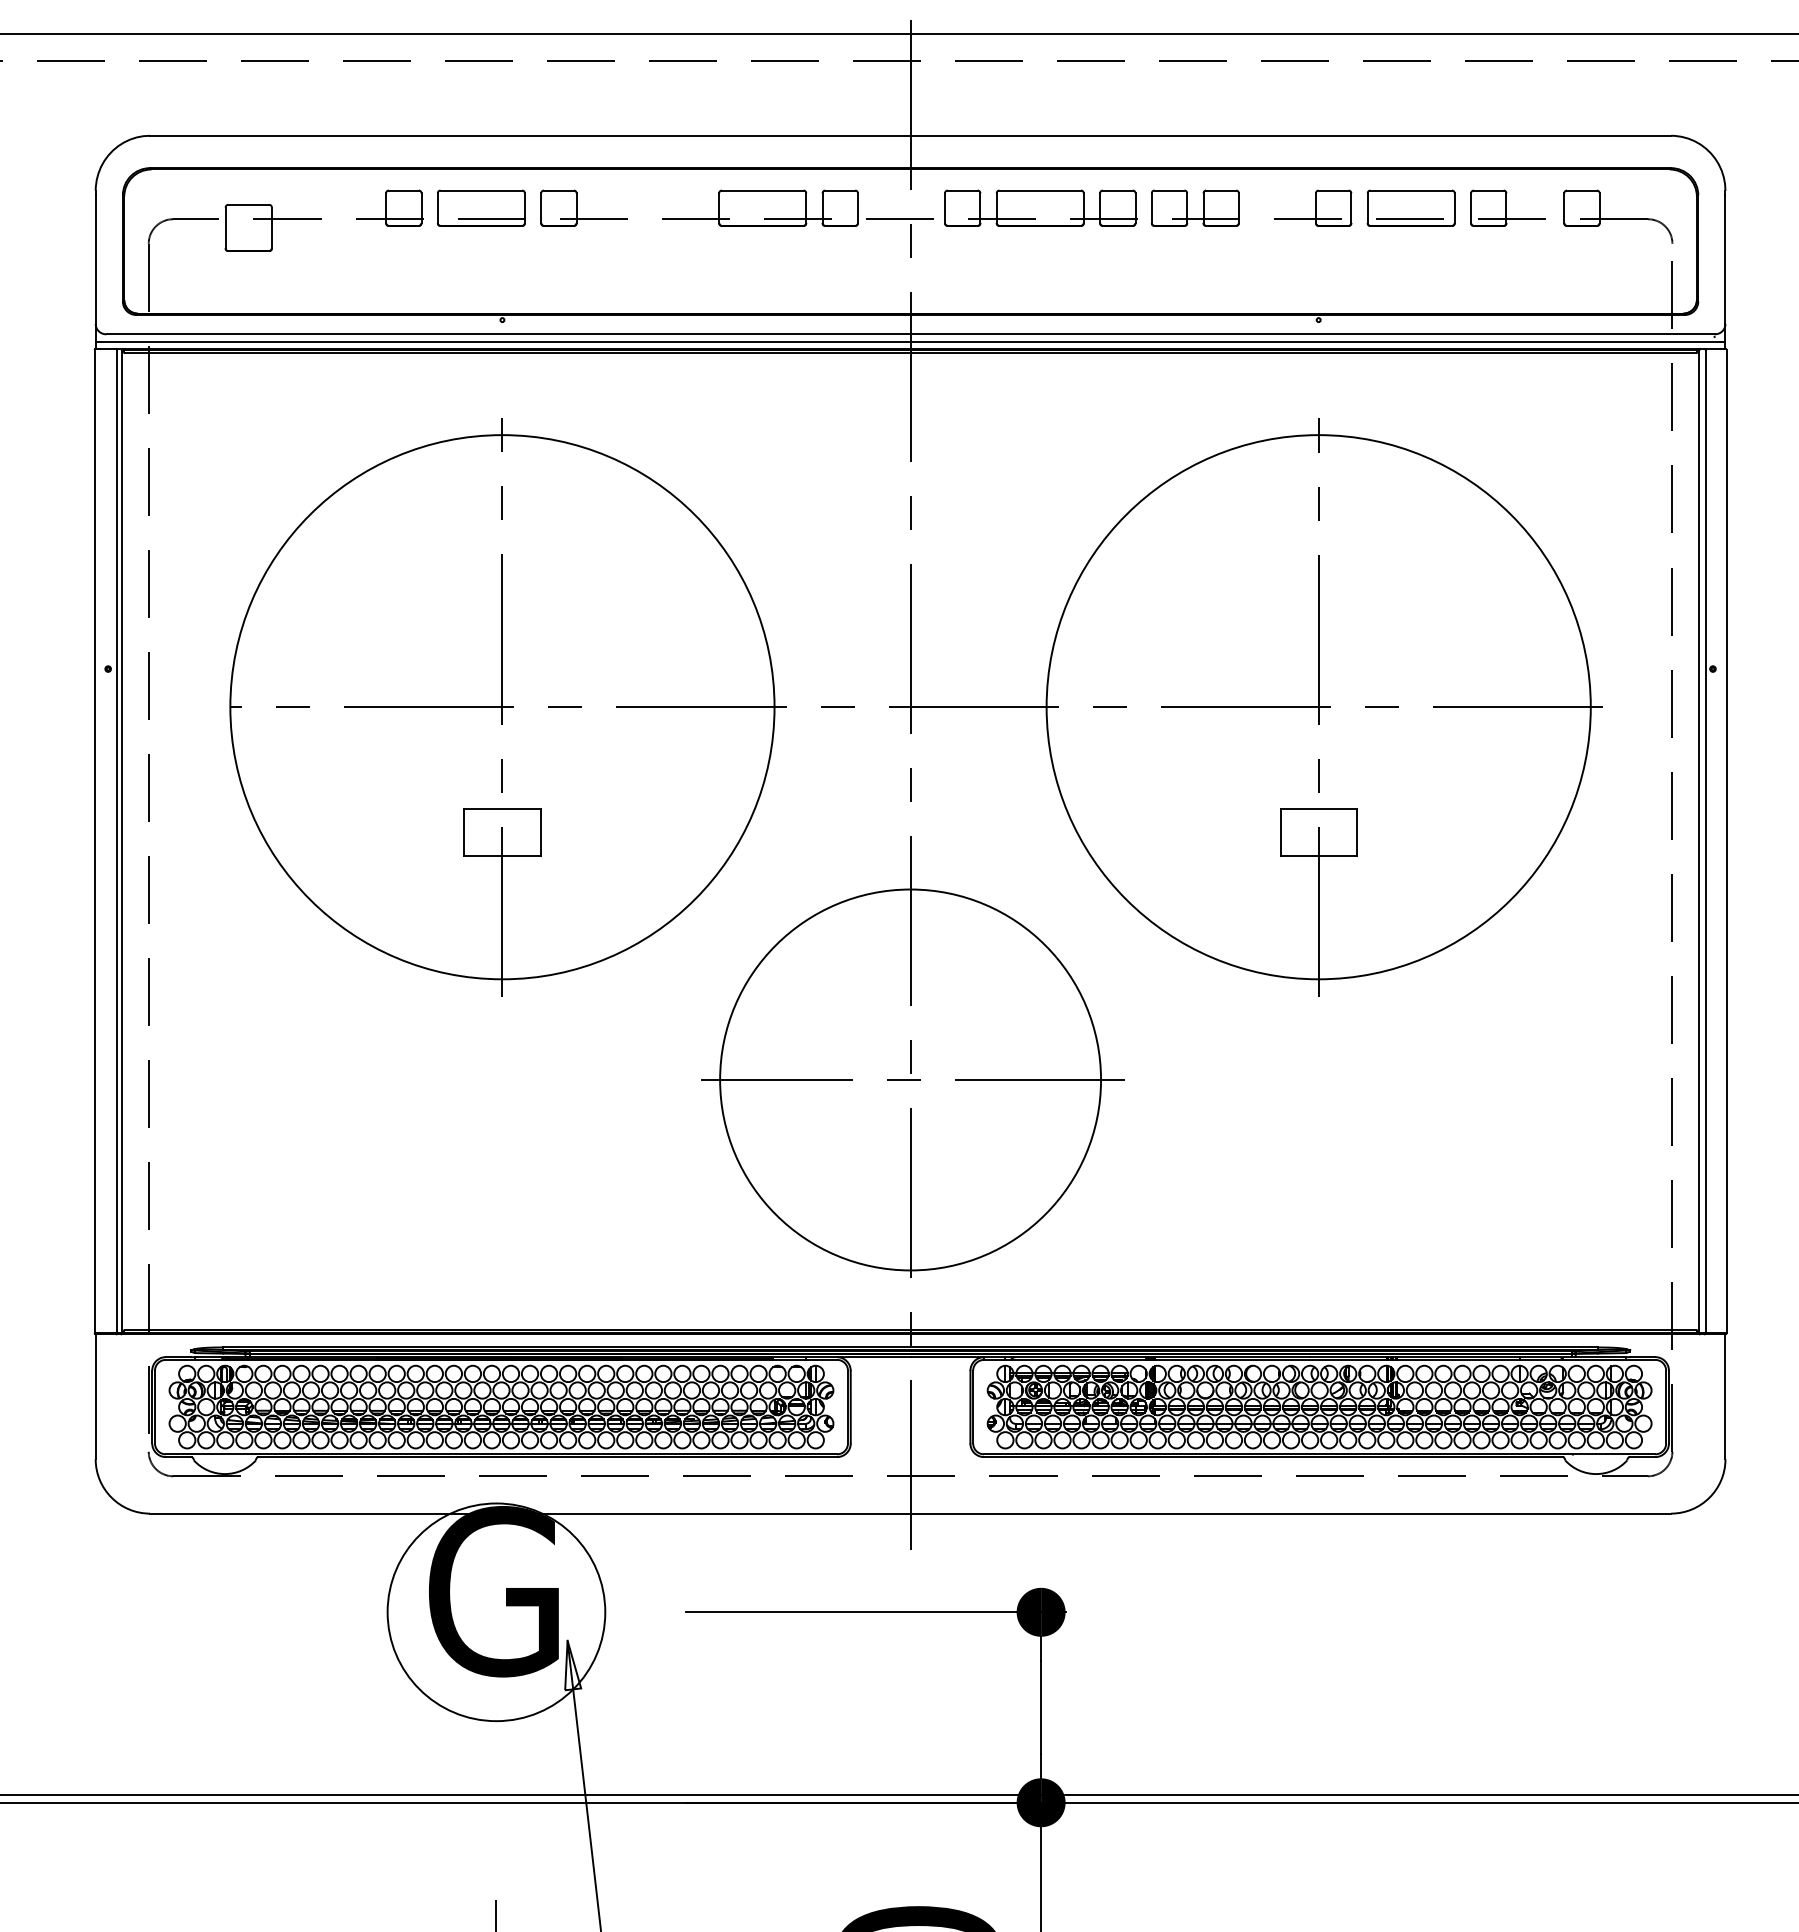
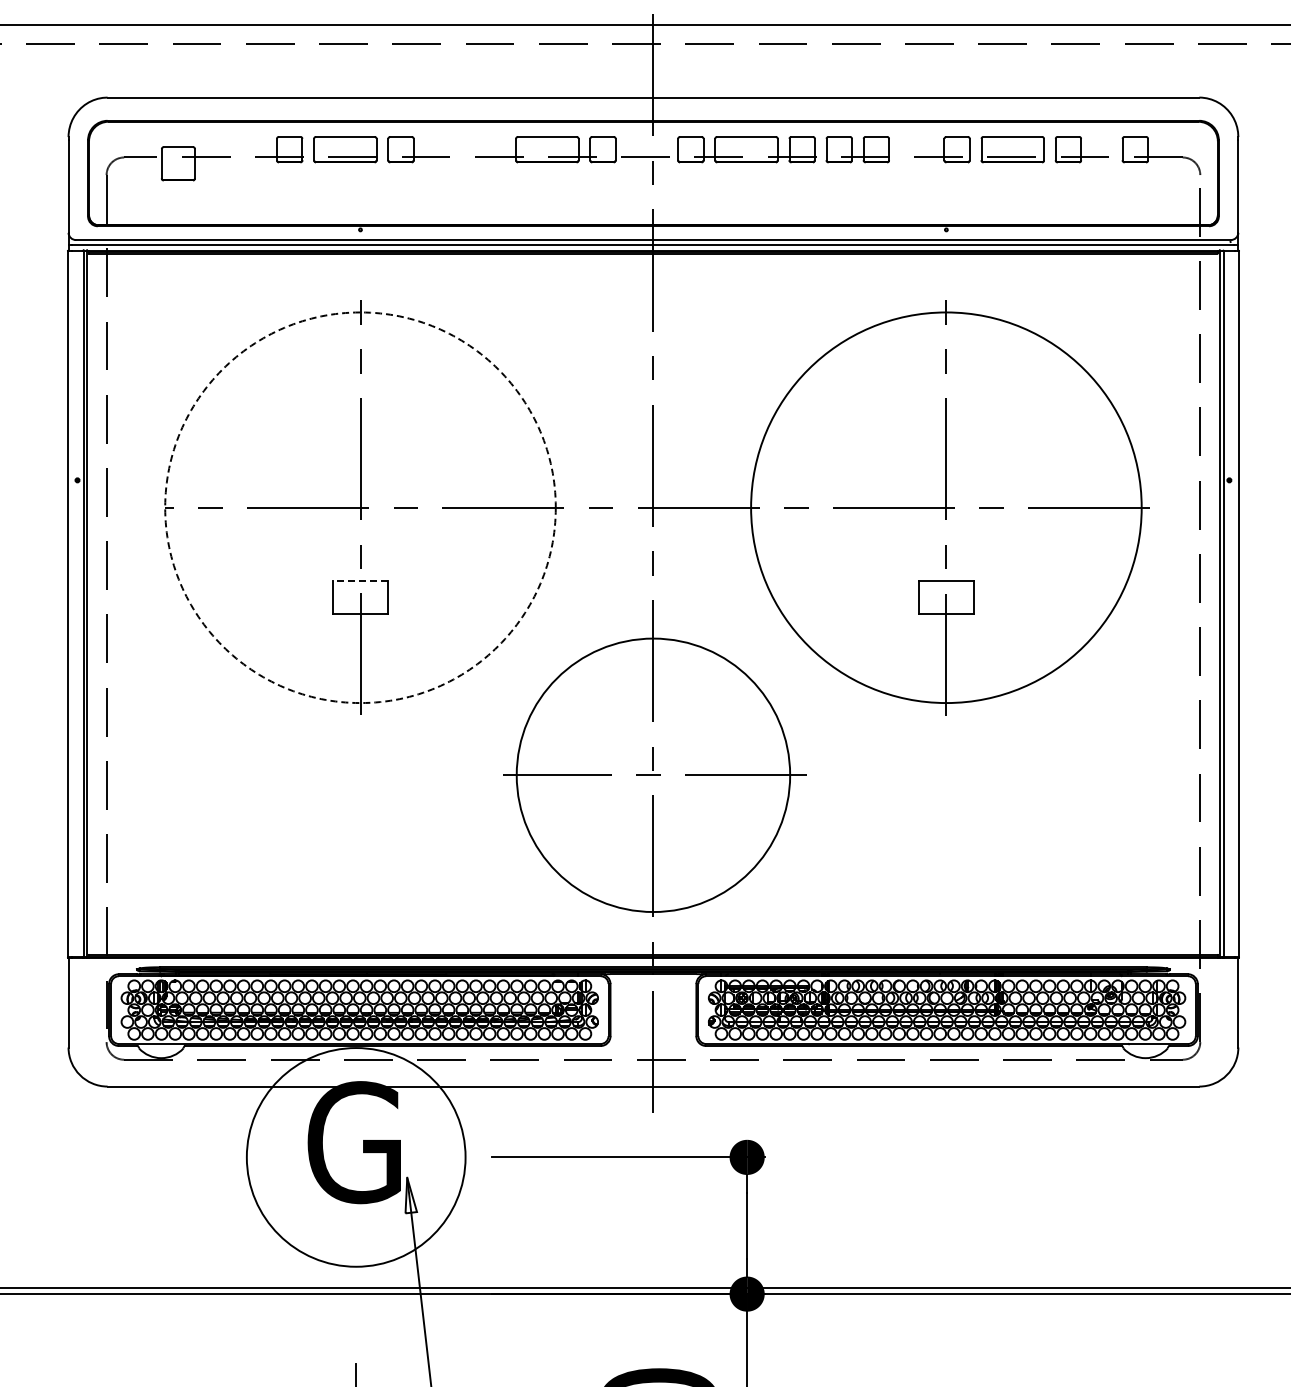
circle: (502, 706) -> (360, 507), solid -> dashed
line: (502, 808) -> (360, 580), solid -> dashed
circle: (496, 1612) -> (356, 1157), size x1.4

